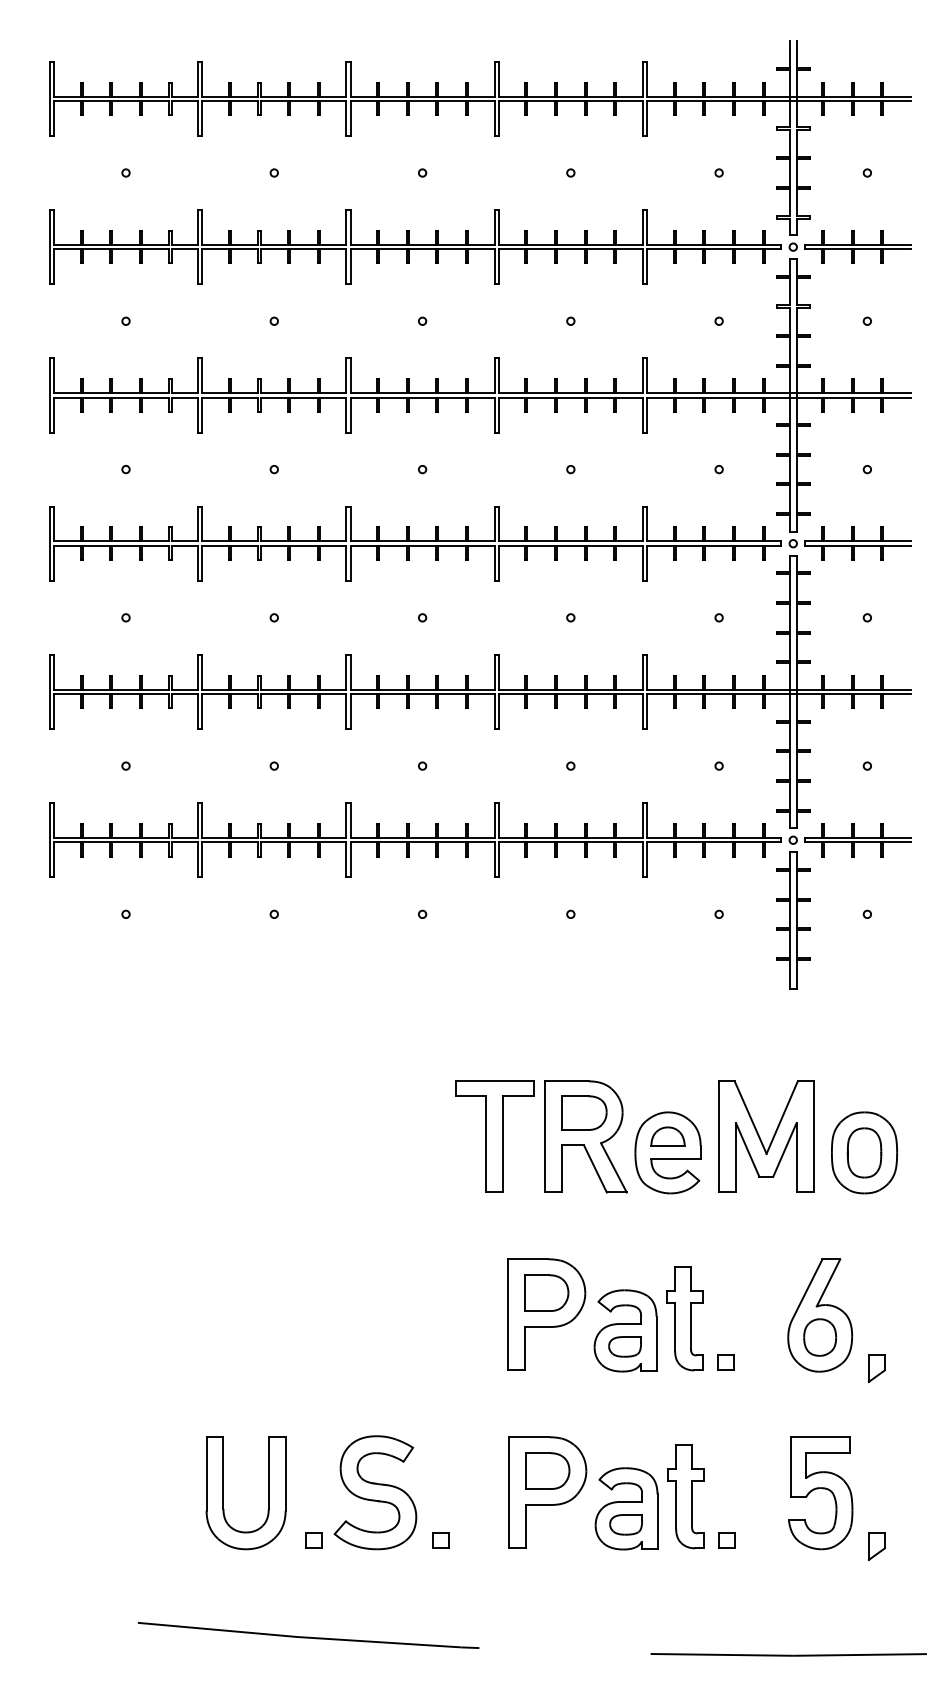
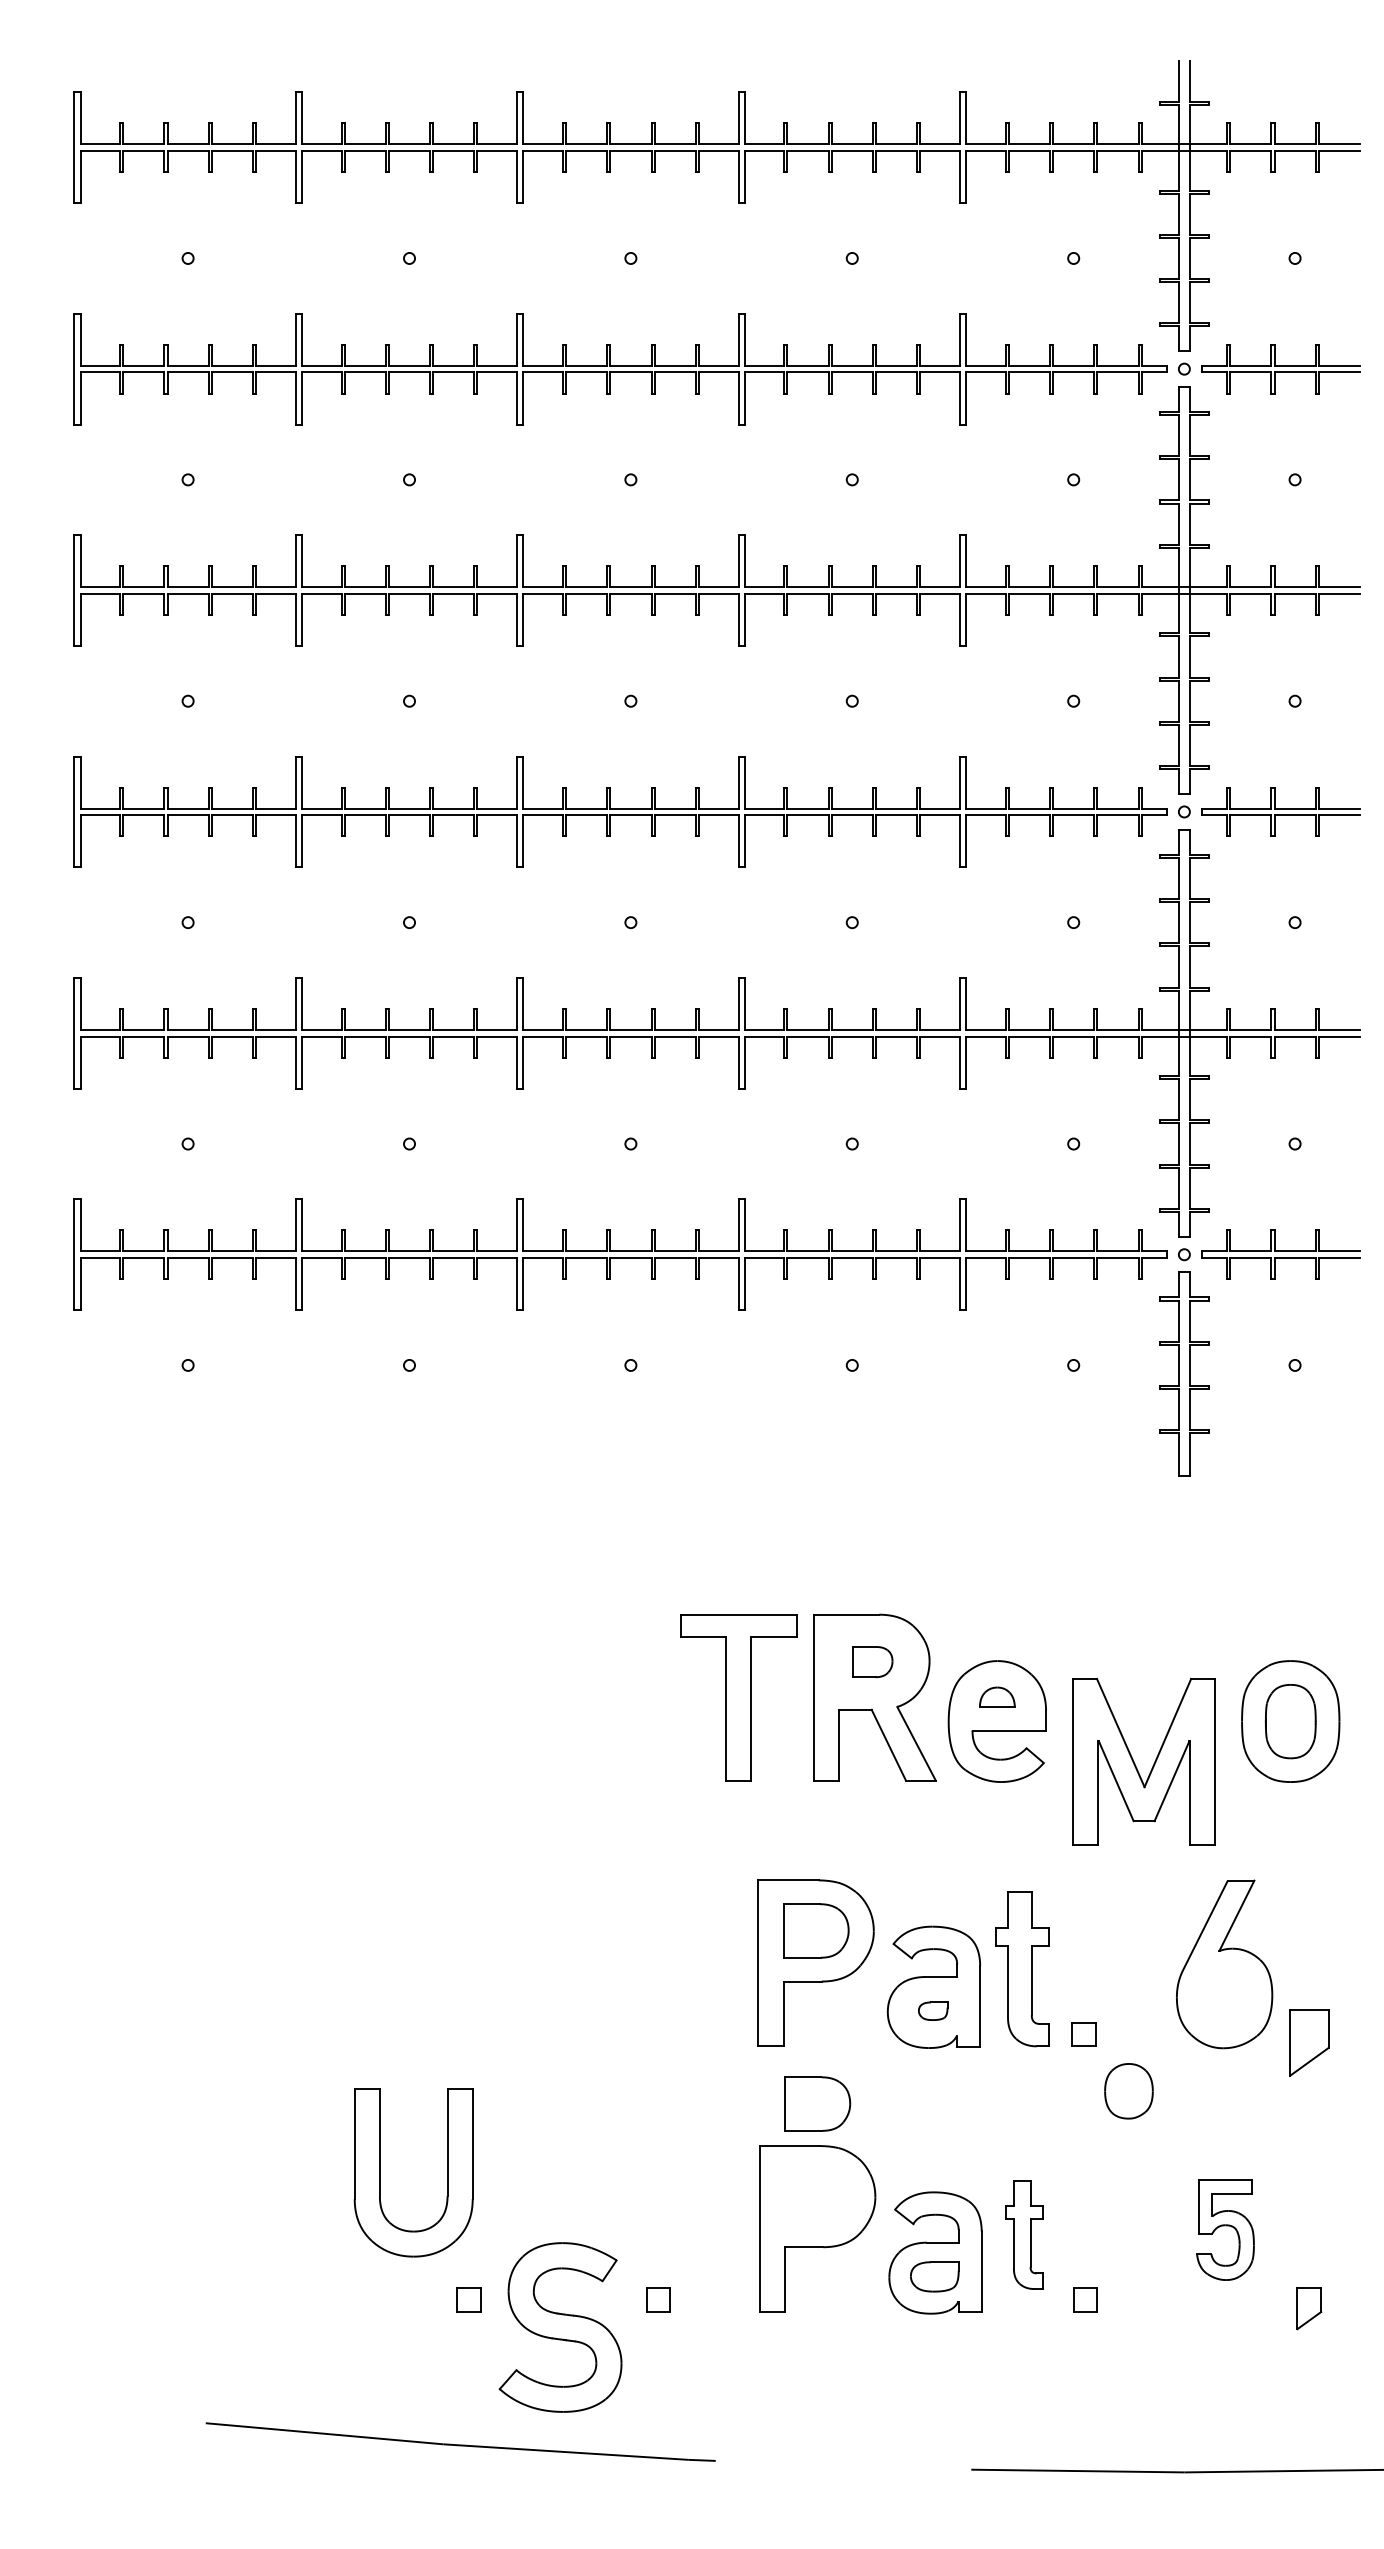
part: (584, 1112) -> (872, 1661), size x0.6
part: (667, 1136) -> (996, 1697), size x0.7
part: (766, 1136) -> (1144, 1761), moved
part: (819, 1337) -> (1127, 2091), moved
part: (624, 1346) -> (932, 2010), size x0.6
part: (876, 1368) -> (1308, 2043), size x1.6
part: (547, 1470) -> (817, 2103), moved
part: (375, 1492) -> (560, 2327), moved
part: (223, 1493) -> (379, 2173), moved
part: (820, 1493) -> (1225, 2230), size x0.6
part: (685, 1496) -> (1023, 2234), size x0.7

